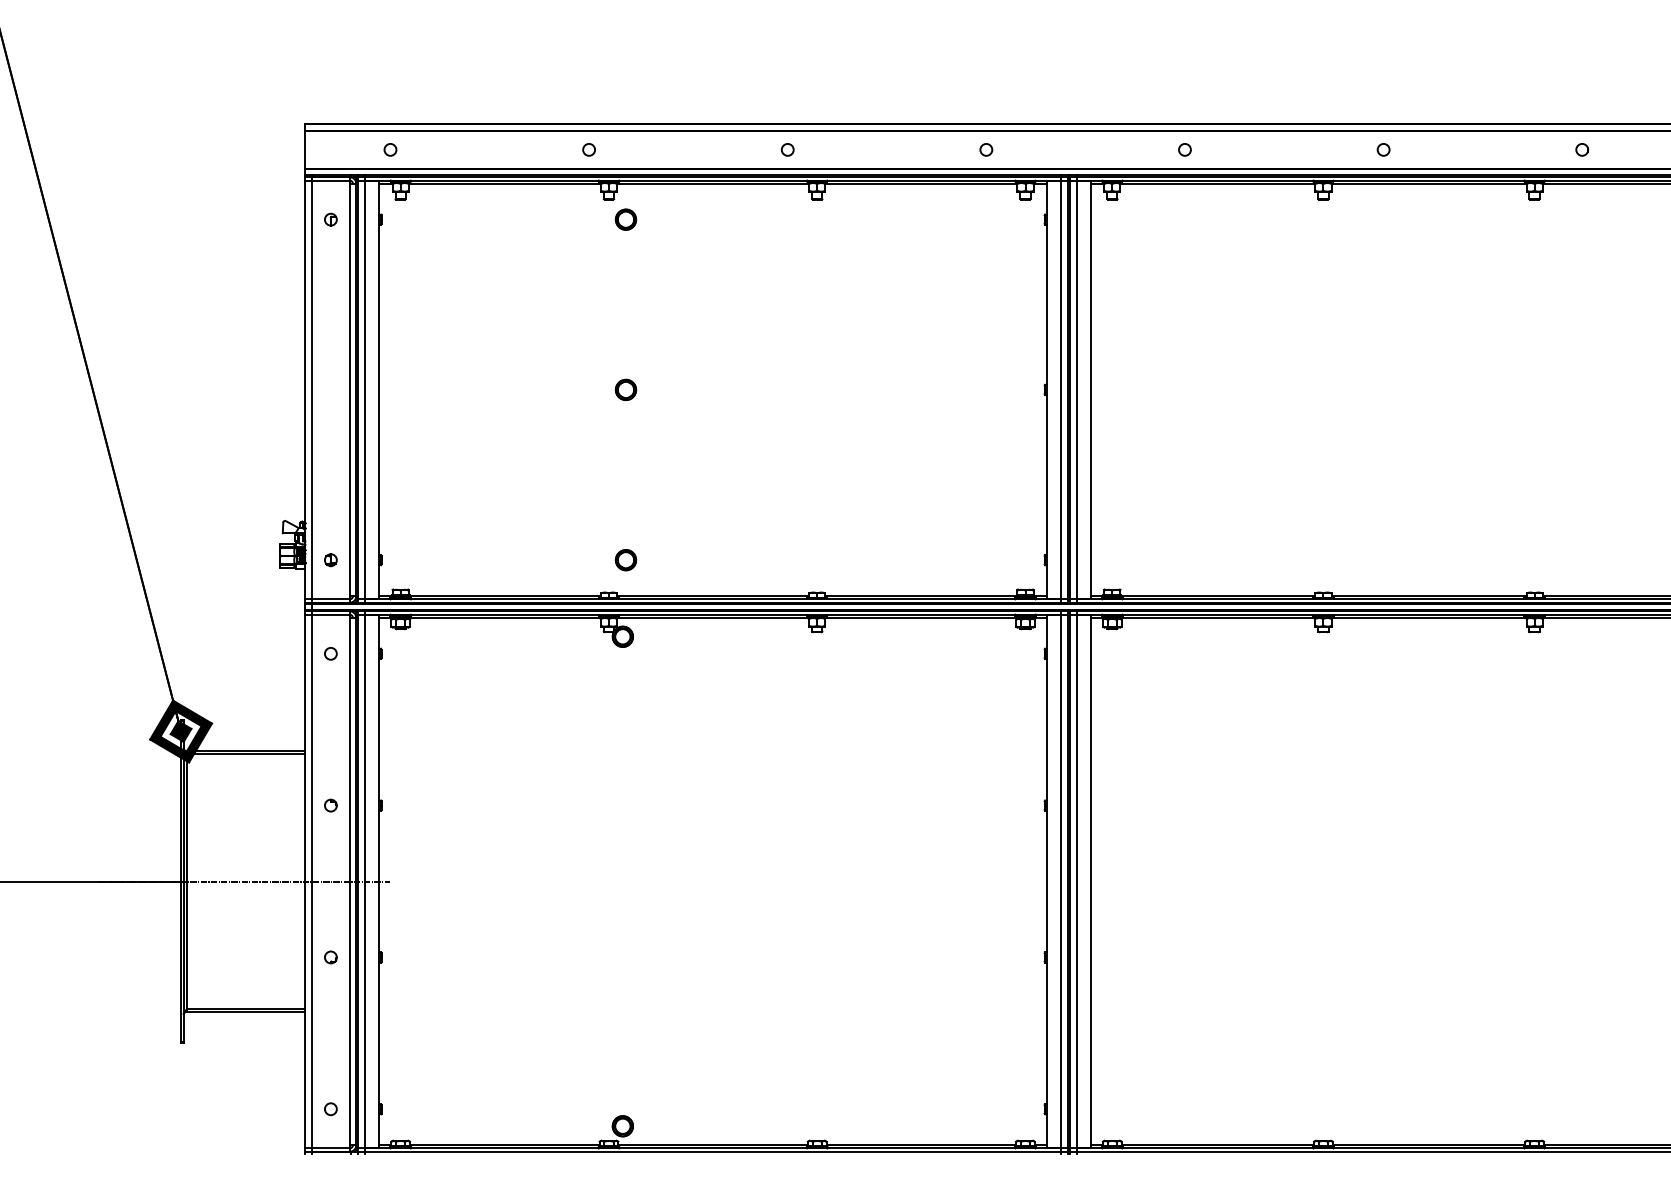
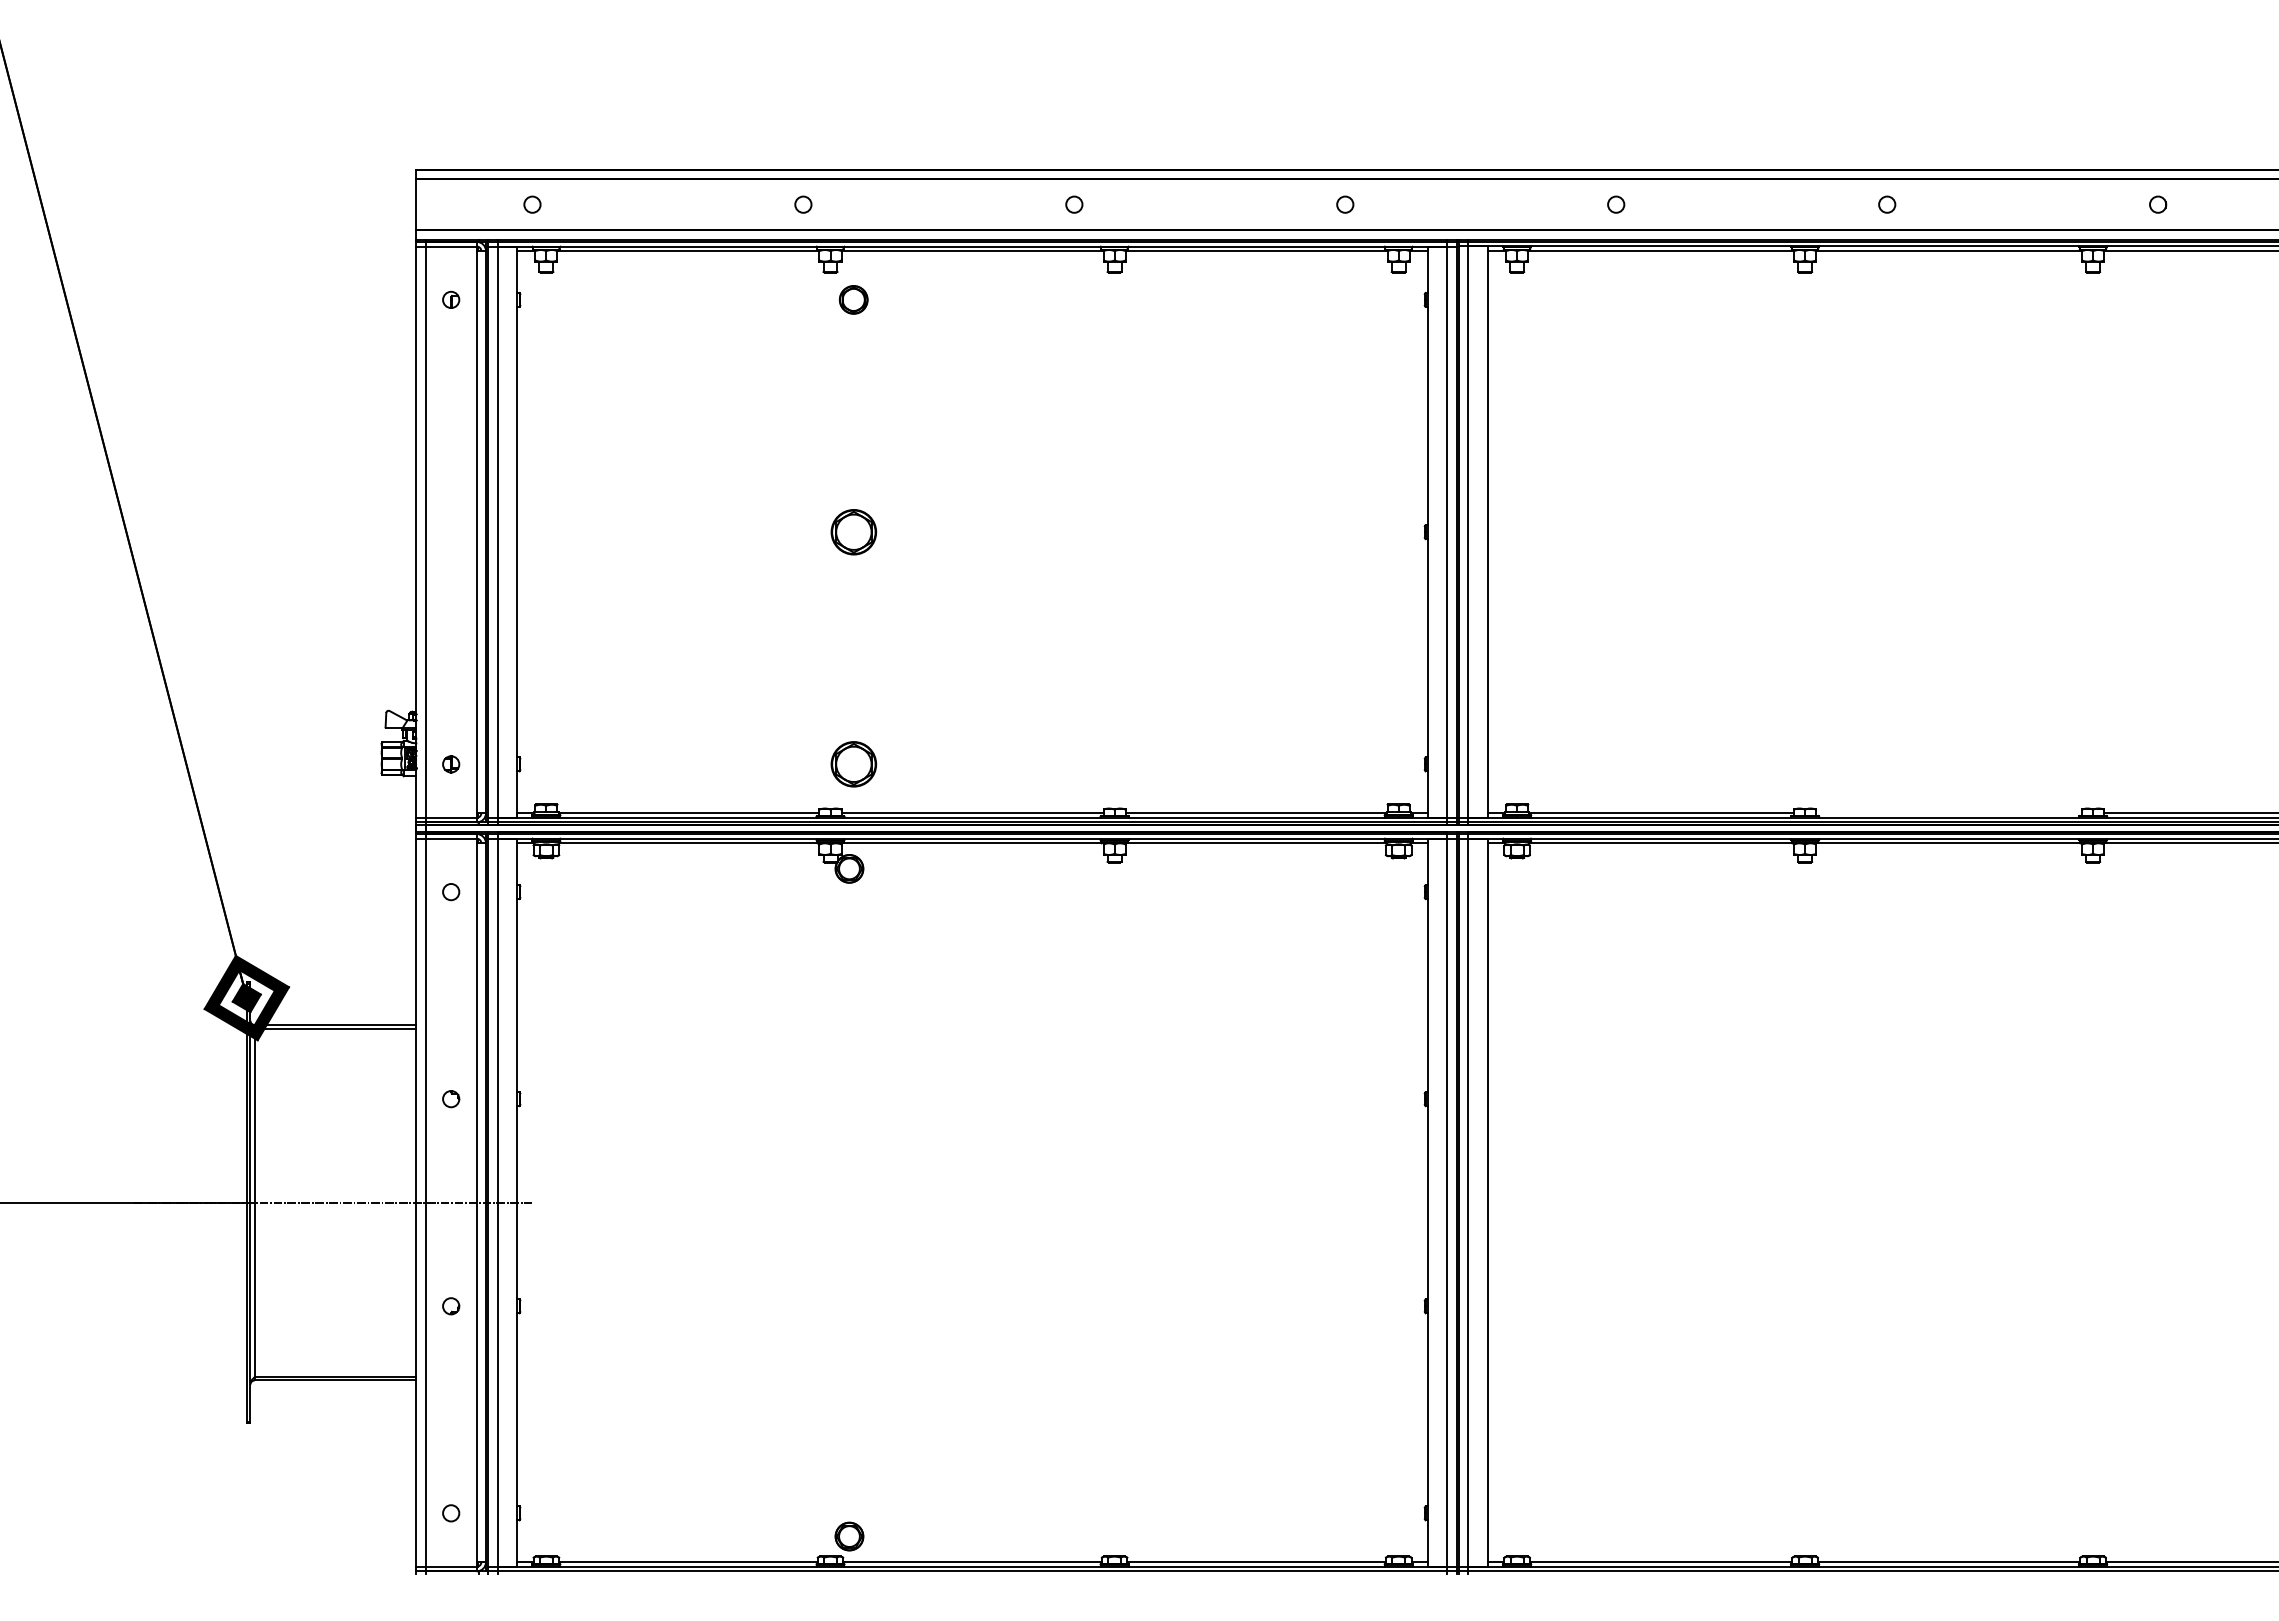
part: (625, 389) -> (853, 531), size x1.6
part: (625, 560) -> (853, 764), size x1.6
line: (1429, 596) -> (1949, 813), removed

